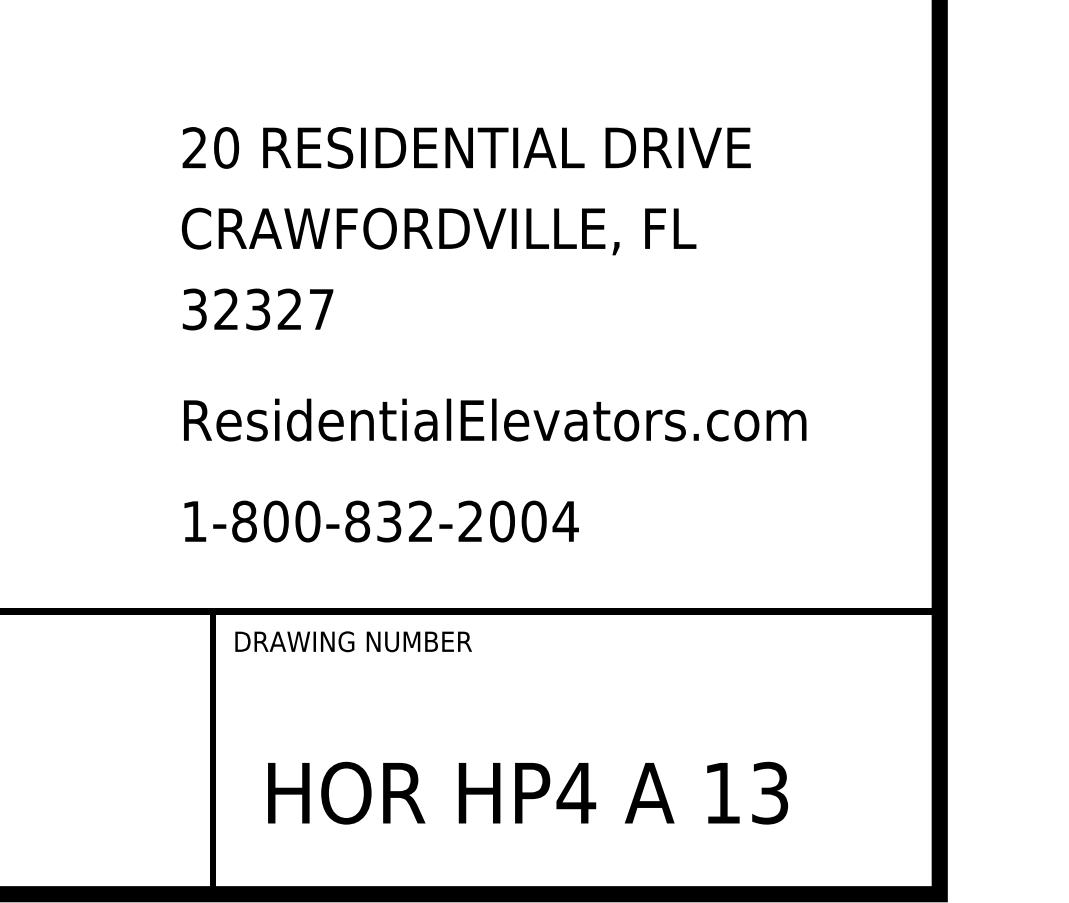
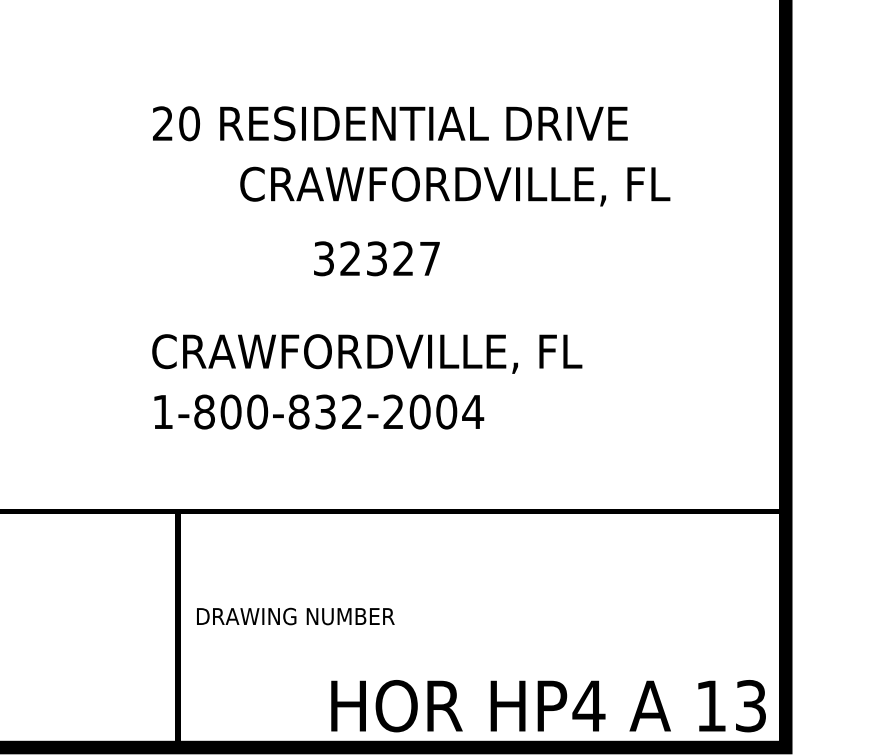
text: (439, 231) -> (455, 186), moved
text: (257, 309) -> (376, 258), moved
text: (494, 422) -> (413, 353), ResidentialElevators.com -> CRAWFORDVILLE, FL
text: (381, 520) -> (319, 411), moved
text: (353, 641) -> (295, 616), moved
text: (527, 793) -> (548, 706), moved

